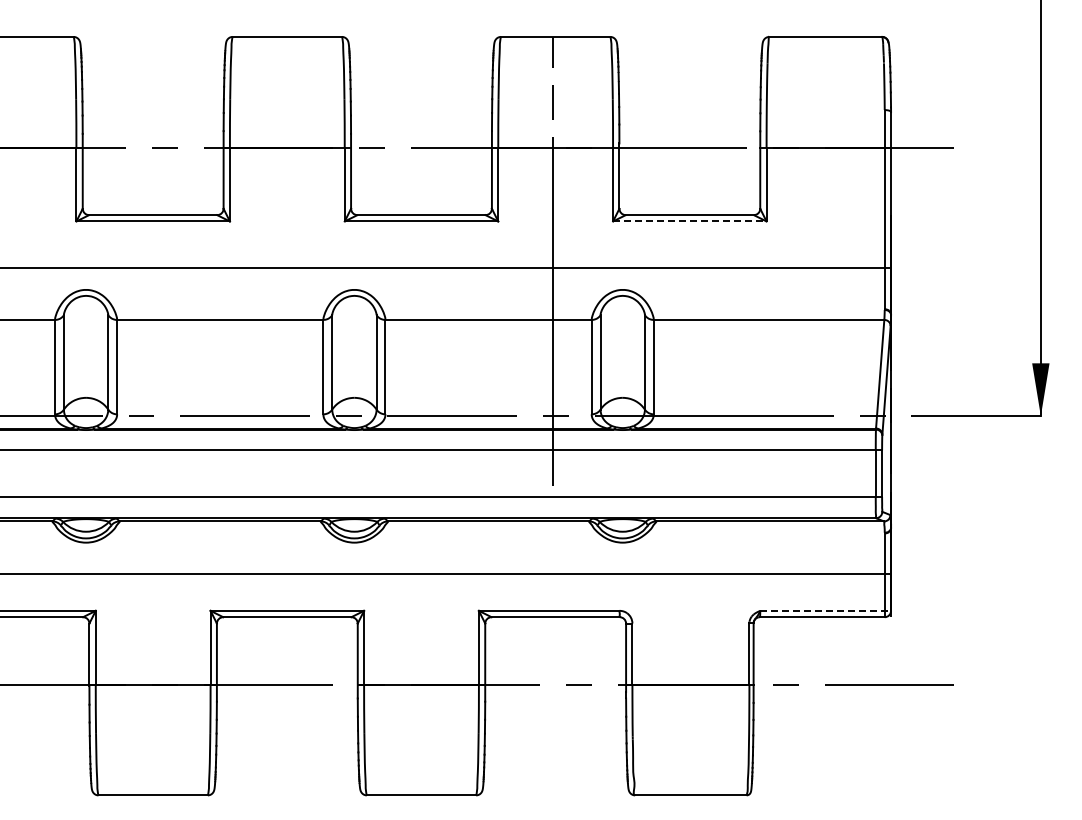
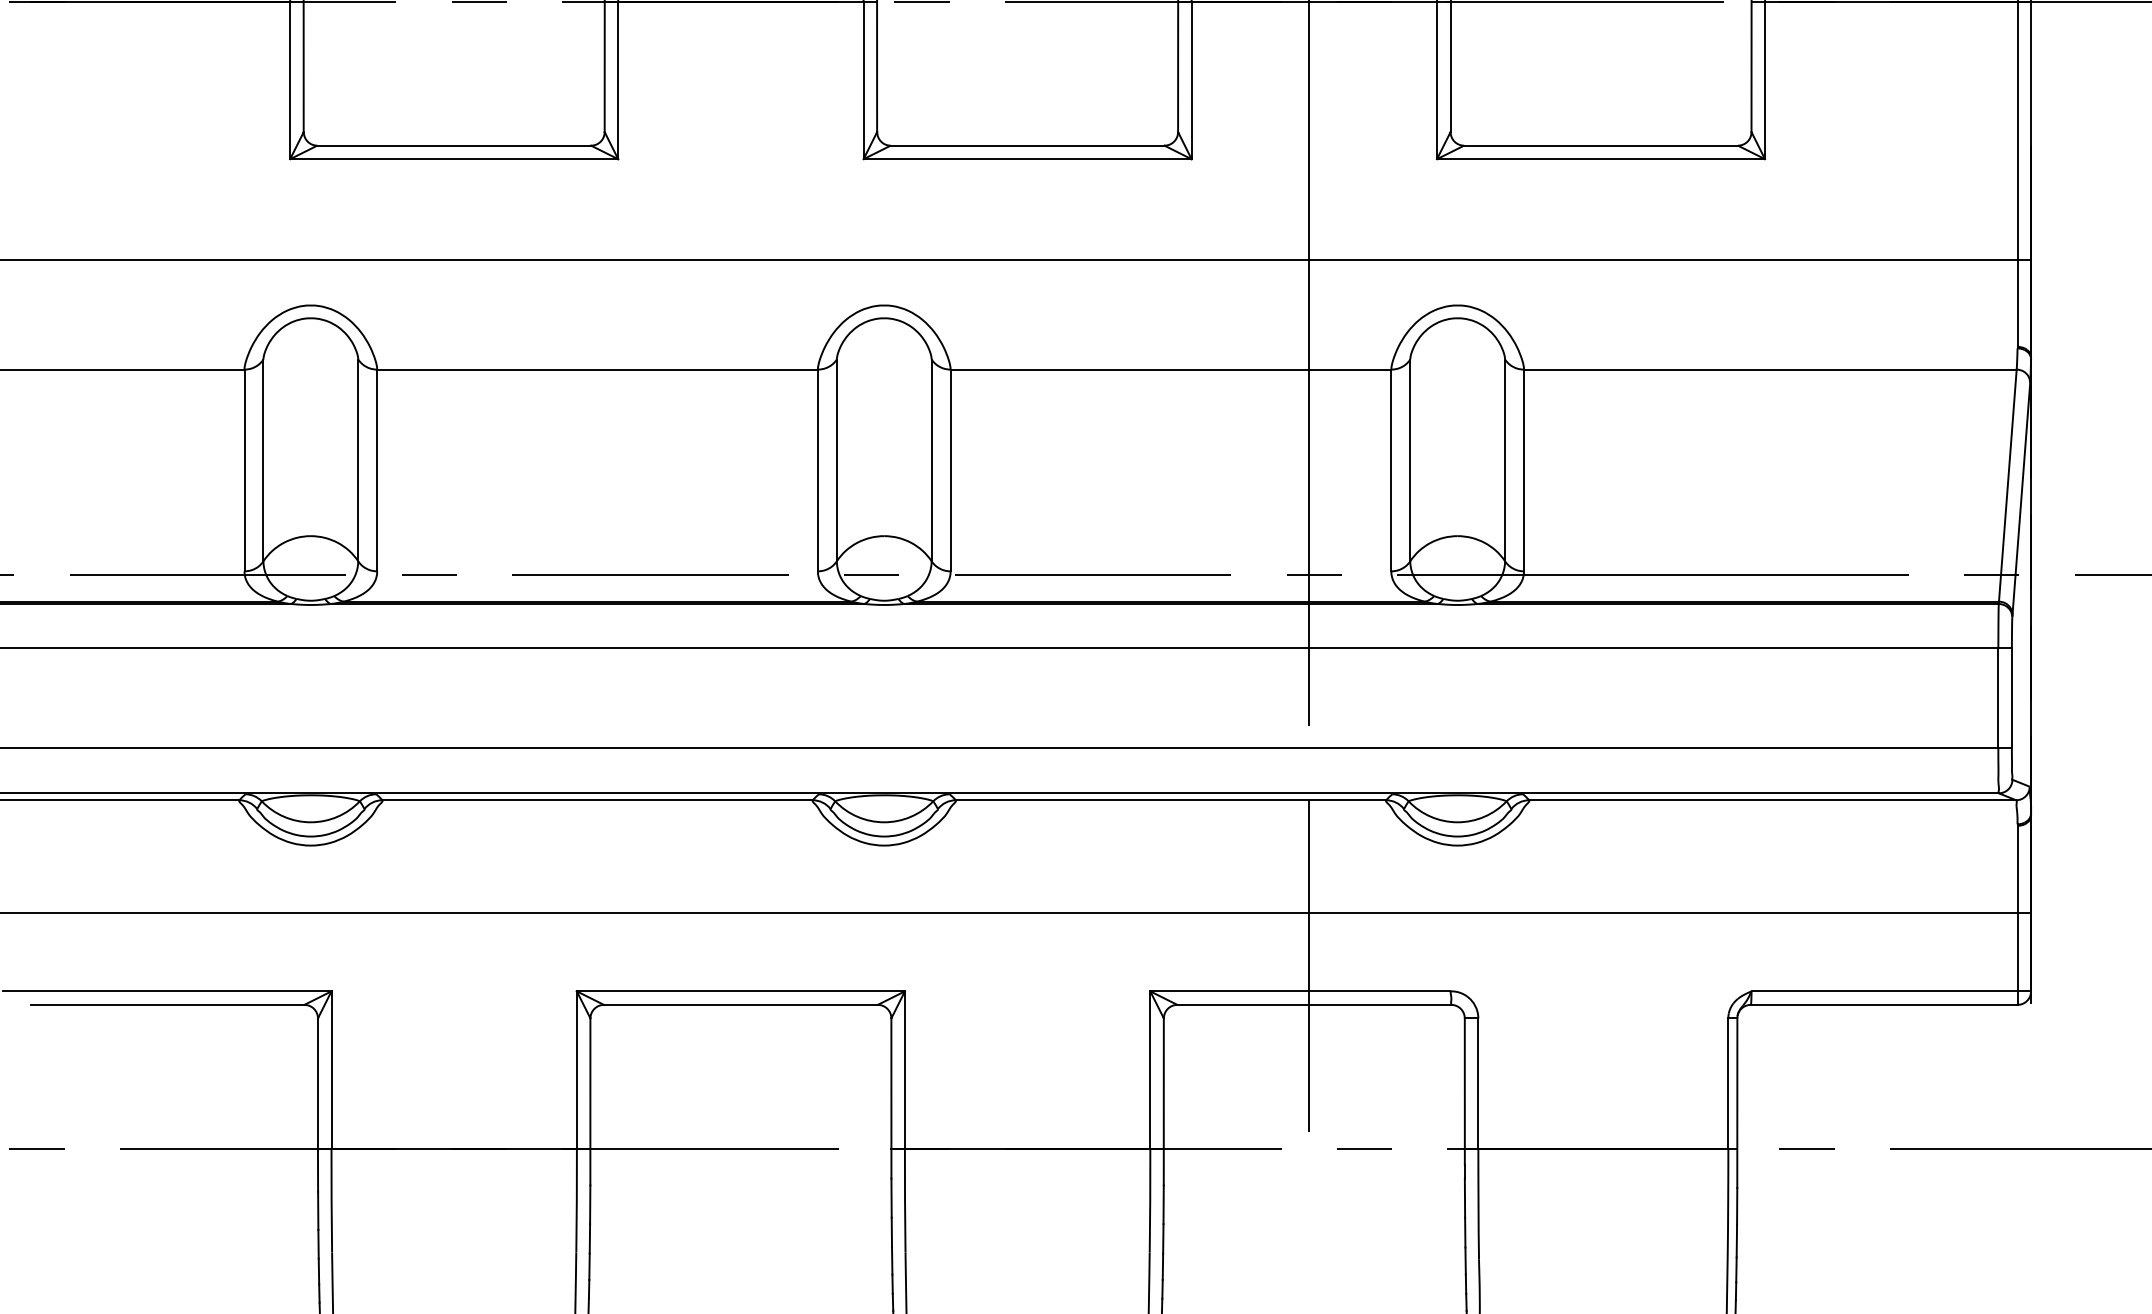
line: (689, 221) -> (1600, 159), dashed -> solid
line: (553, 602) -> (1309, 973), added
line: (826, 610) -> (1893, 990), dashed -> solid

